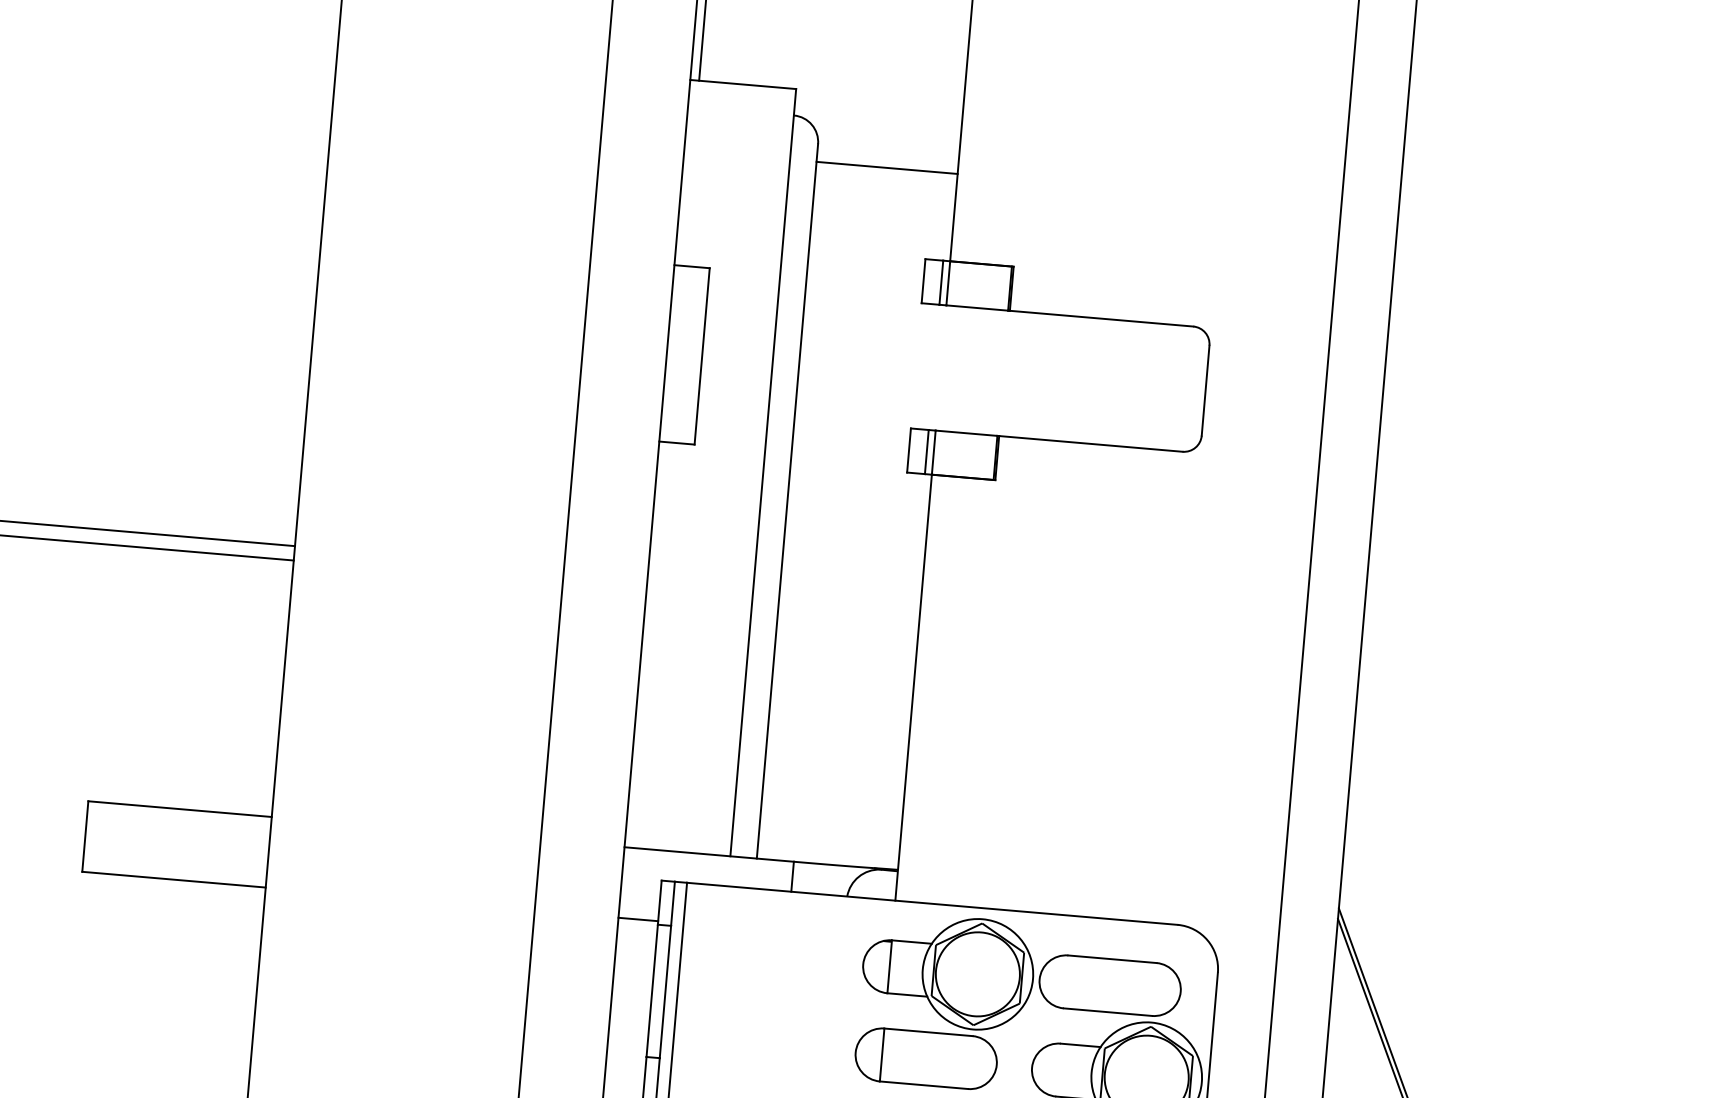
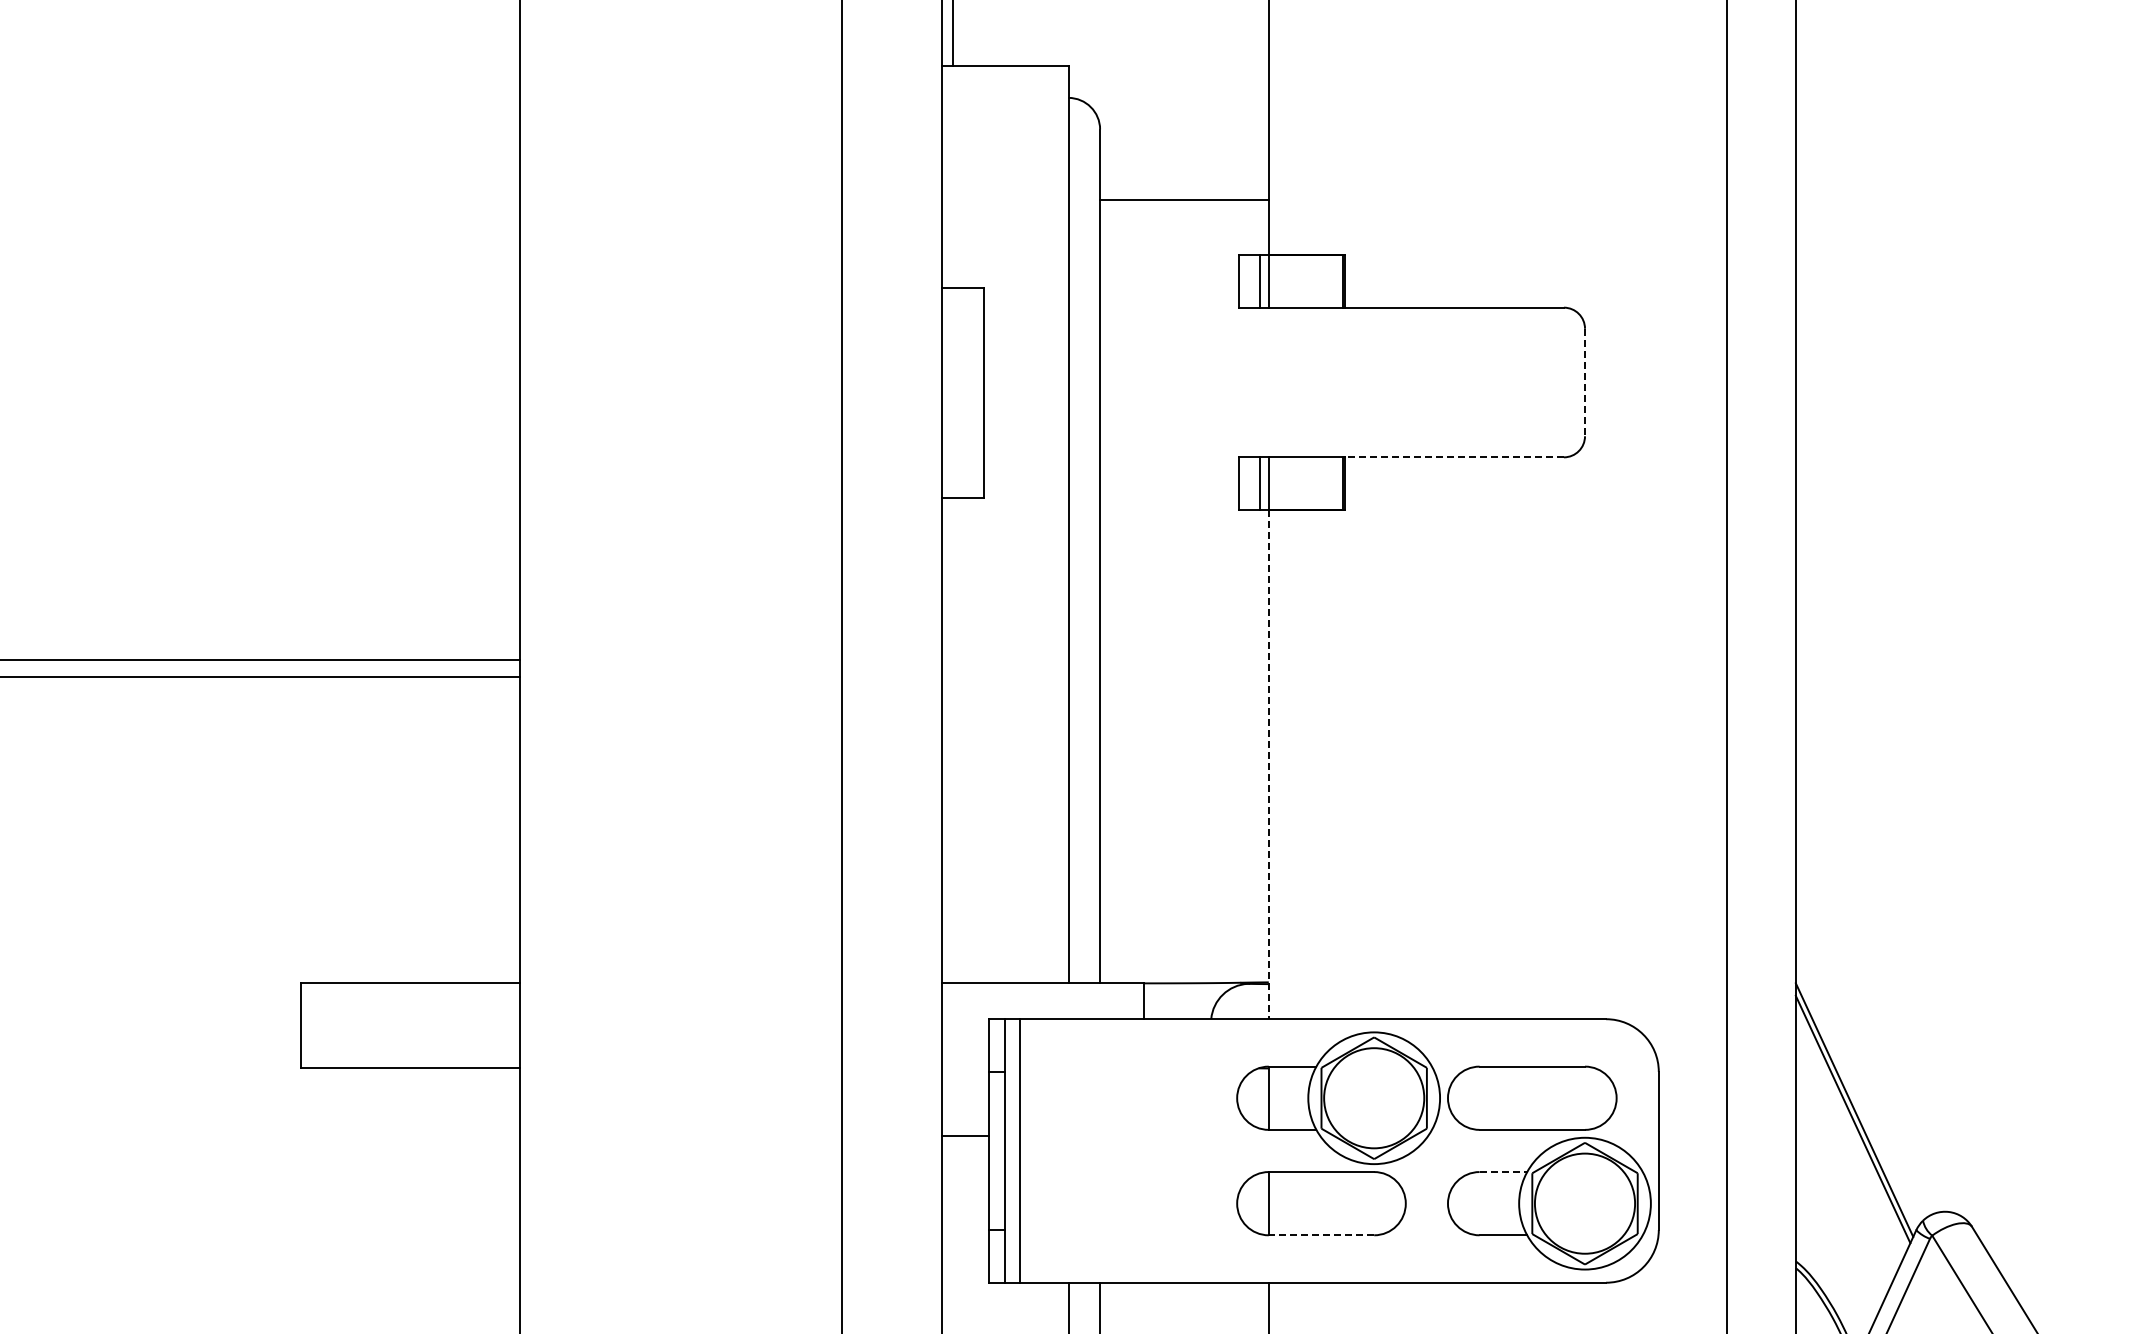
line: (887, 167) -> (1184, 199), moved
line: (1206, 390) -> (1585, 382), solid -> dashed
line: (1091, 444) -> (1454, 457), solid -> dashed
line: (913, 687) -> (1268, 764), solid -> dashed
line: (638, 919) -> (965, 1135), moved
line: (1080, 1045) -> (1503, 1172), solid -> dashed
line: (923, 1085) -> (1321, 1235), solid -> dashed

